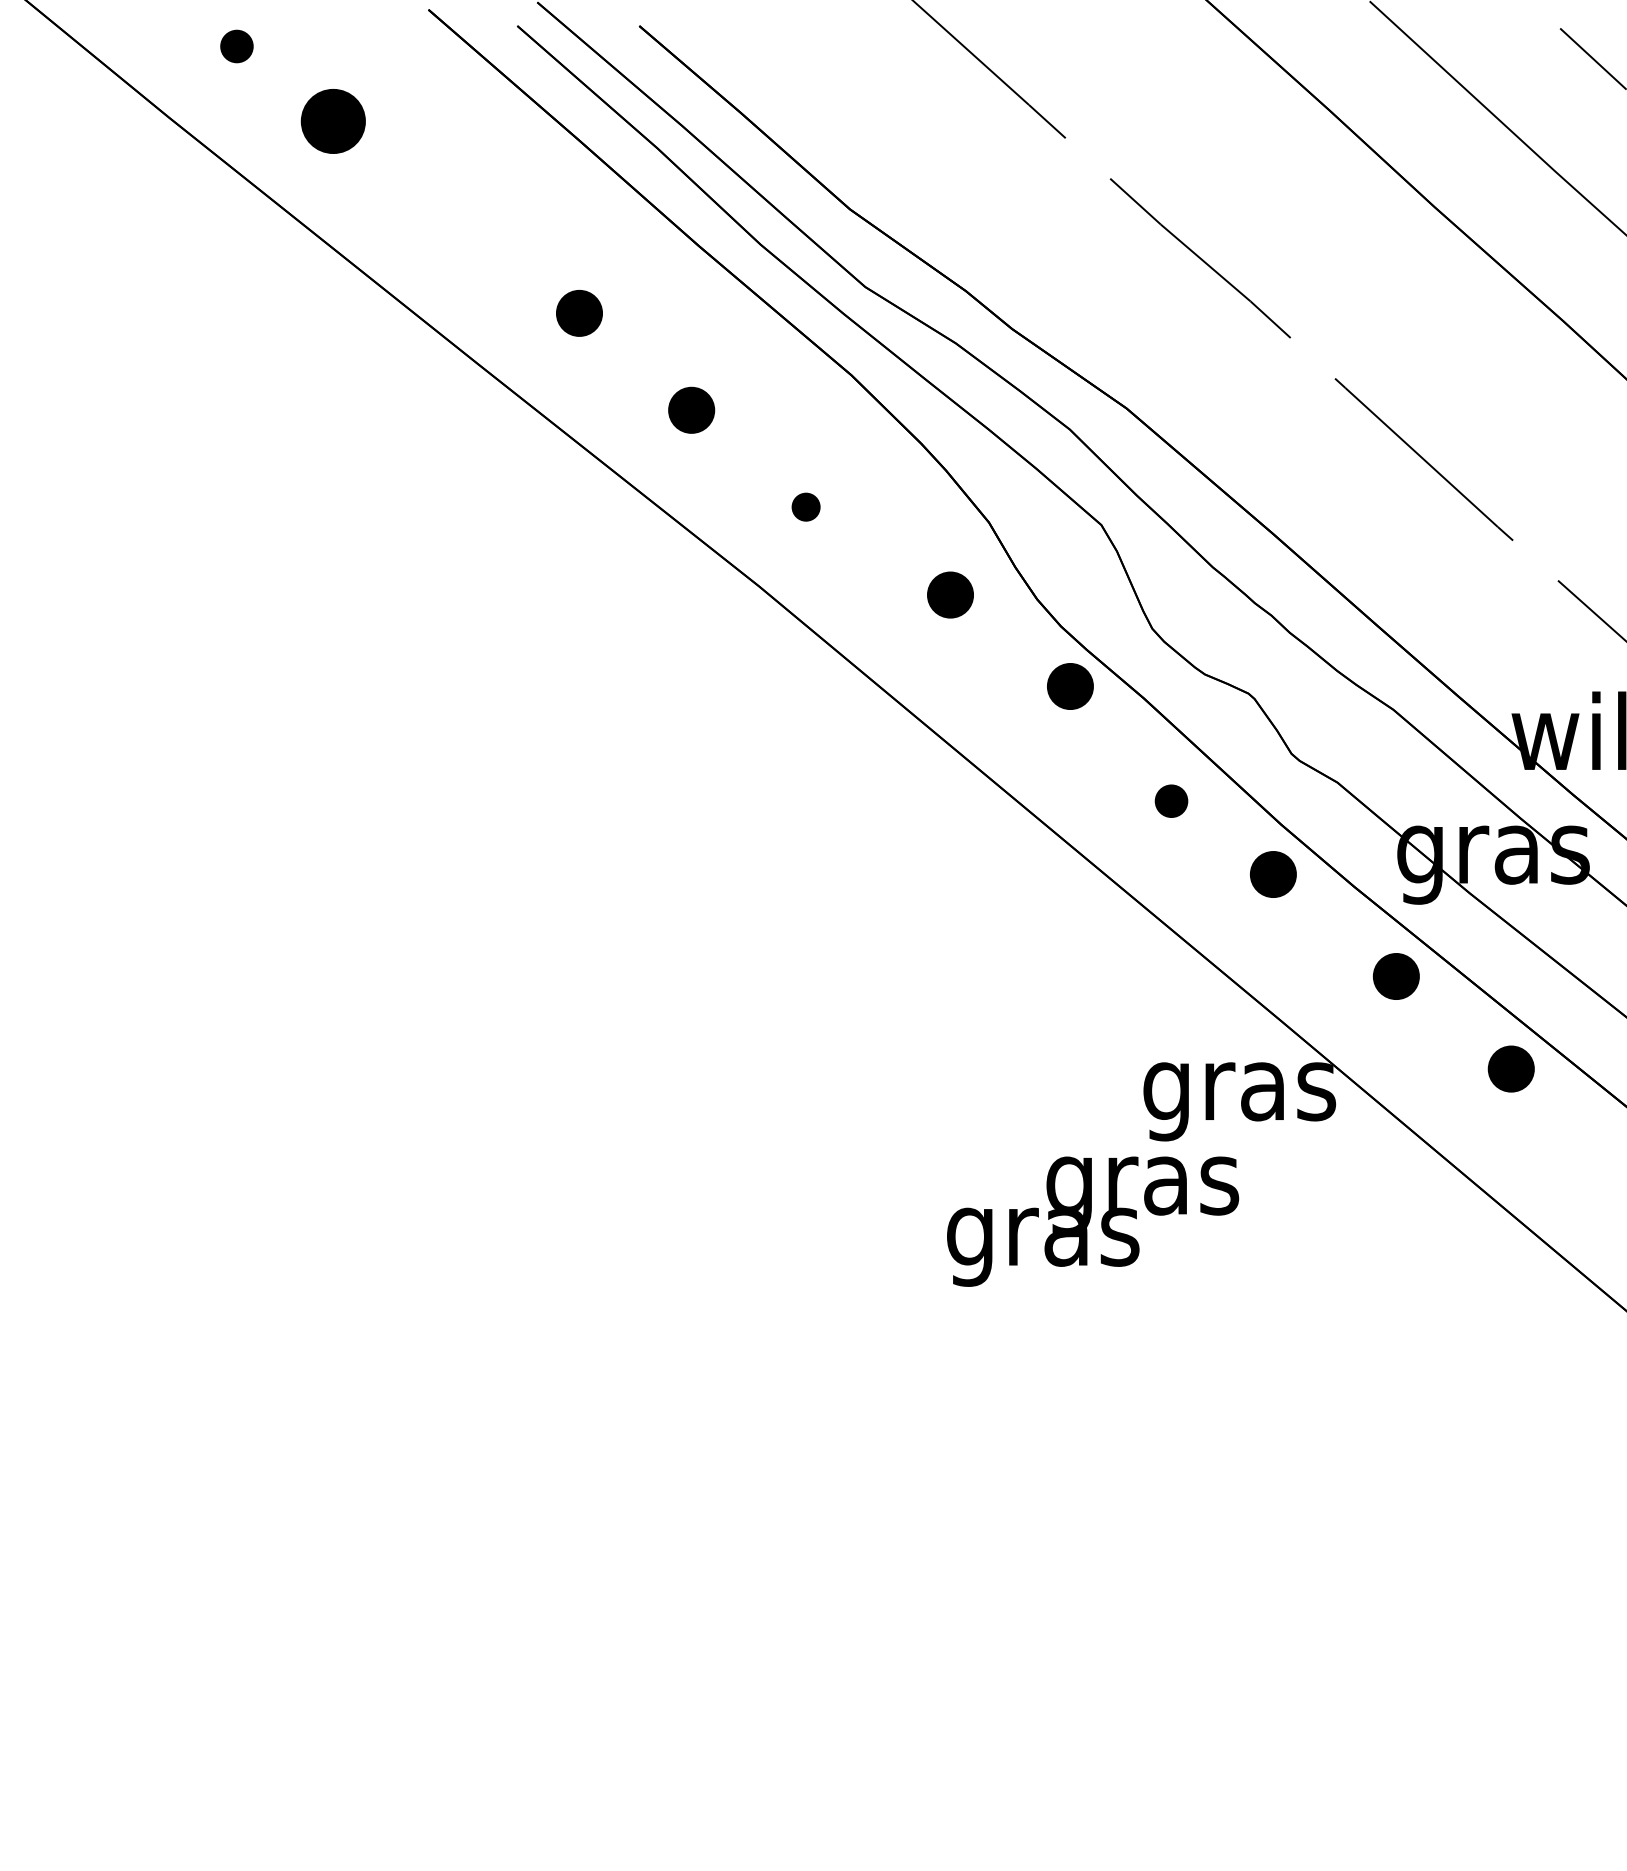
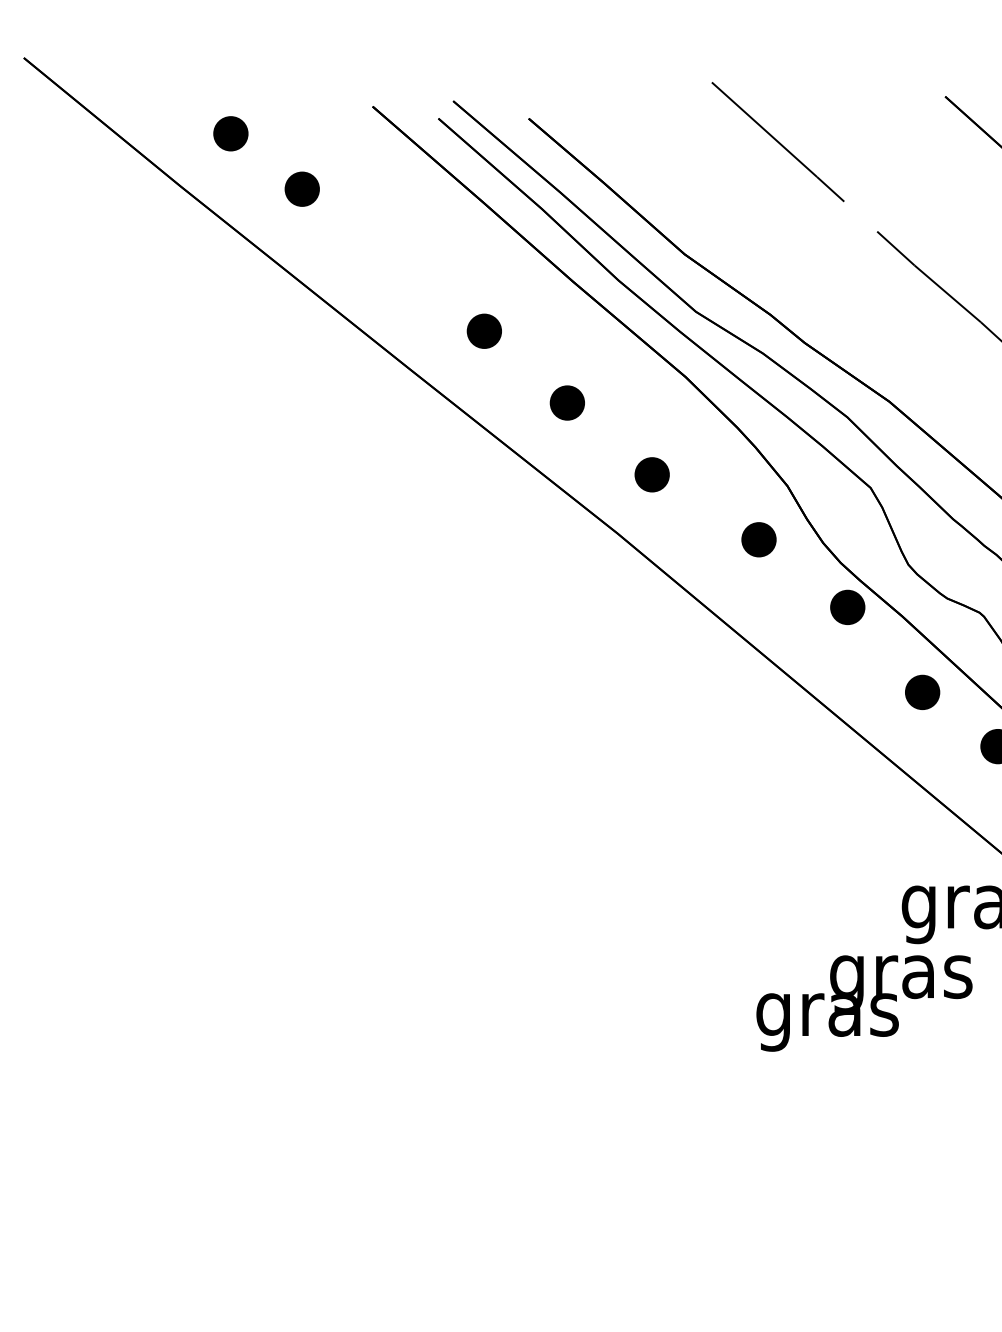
part: (236, 46) -> (230, 133), size x1.43
part: (333, 121) -> (302, 189), size x0.71
part: (805, 506) -> (651, 474), size x1.67
part: (1171, 800) -> (922, 691), size x1.43

